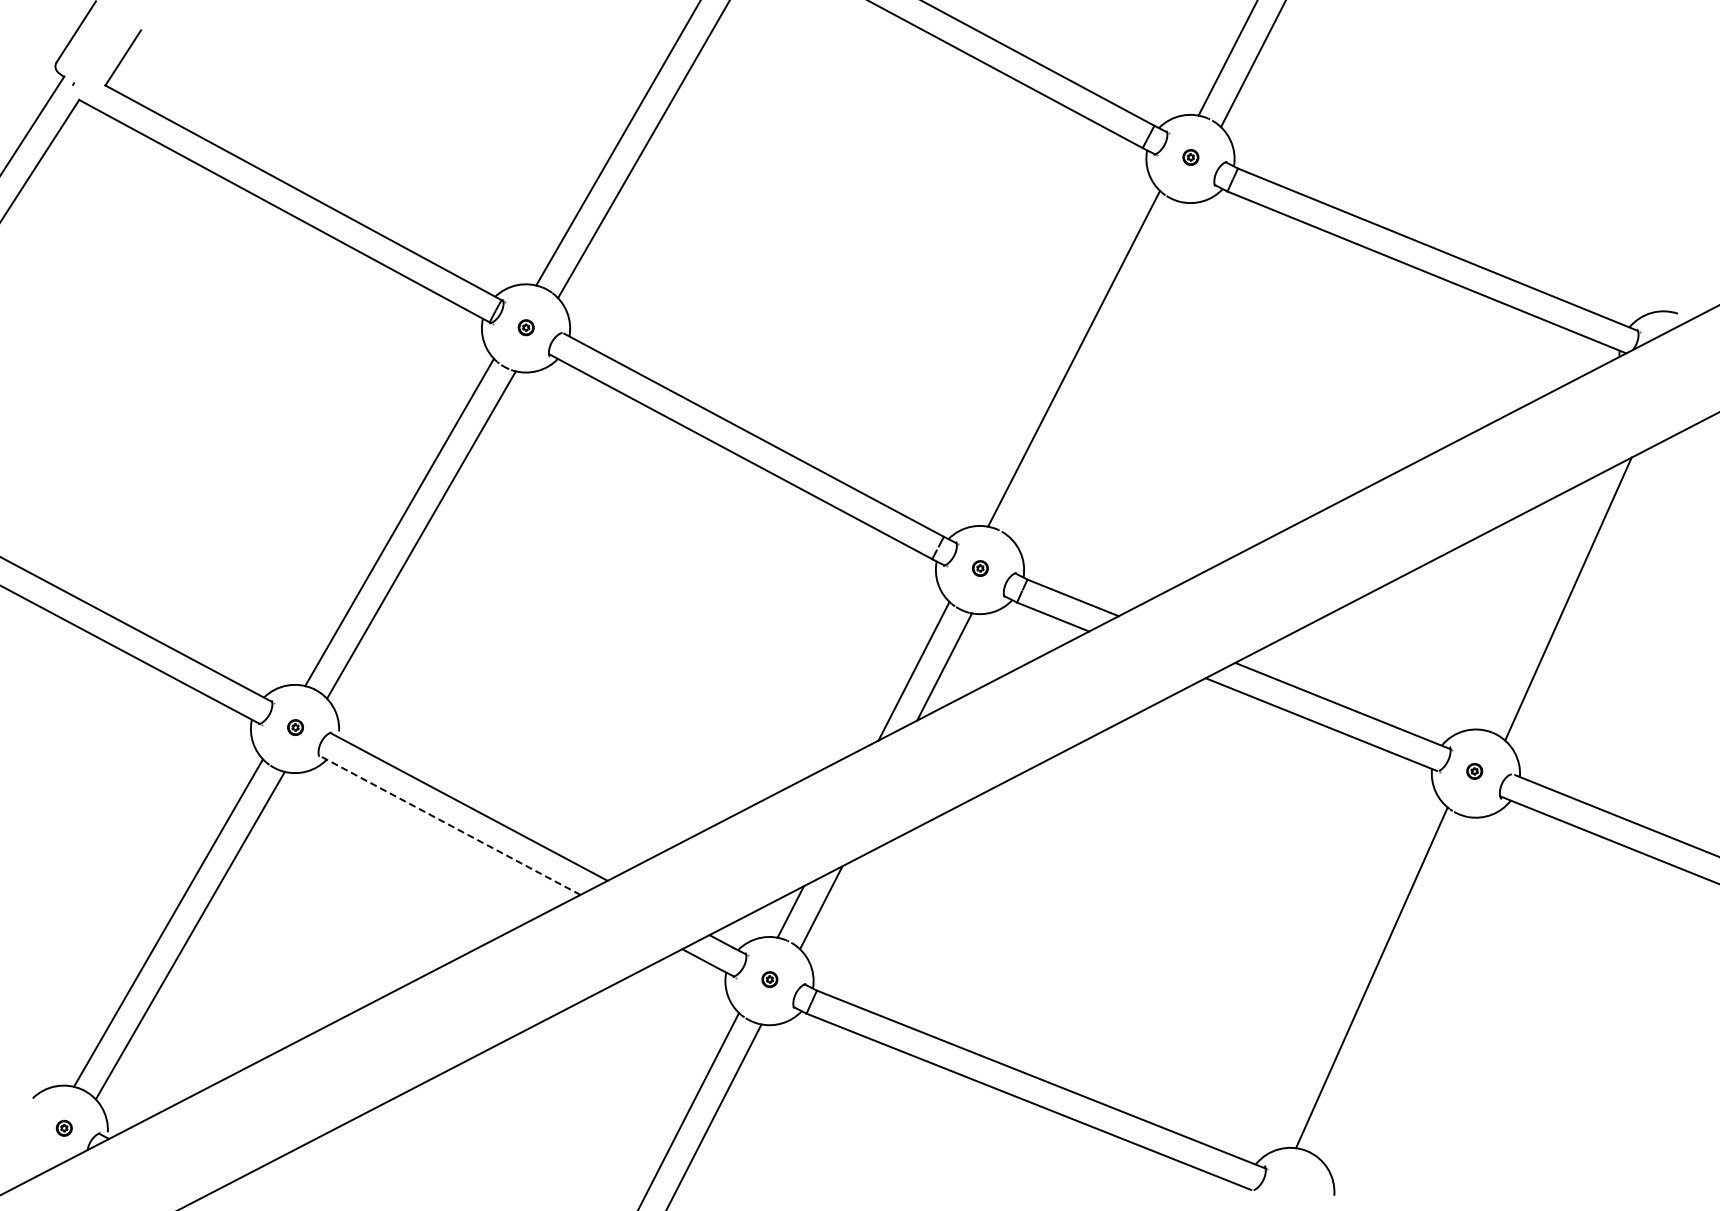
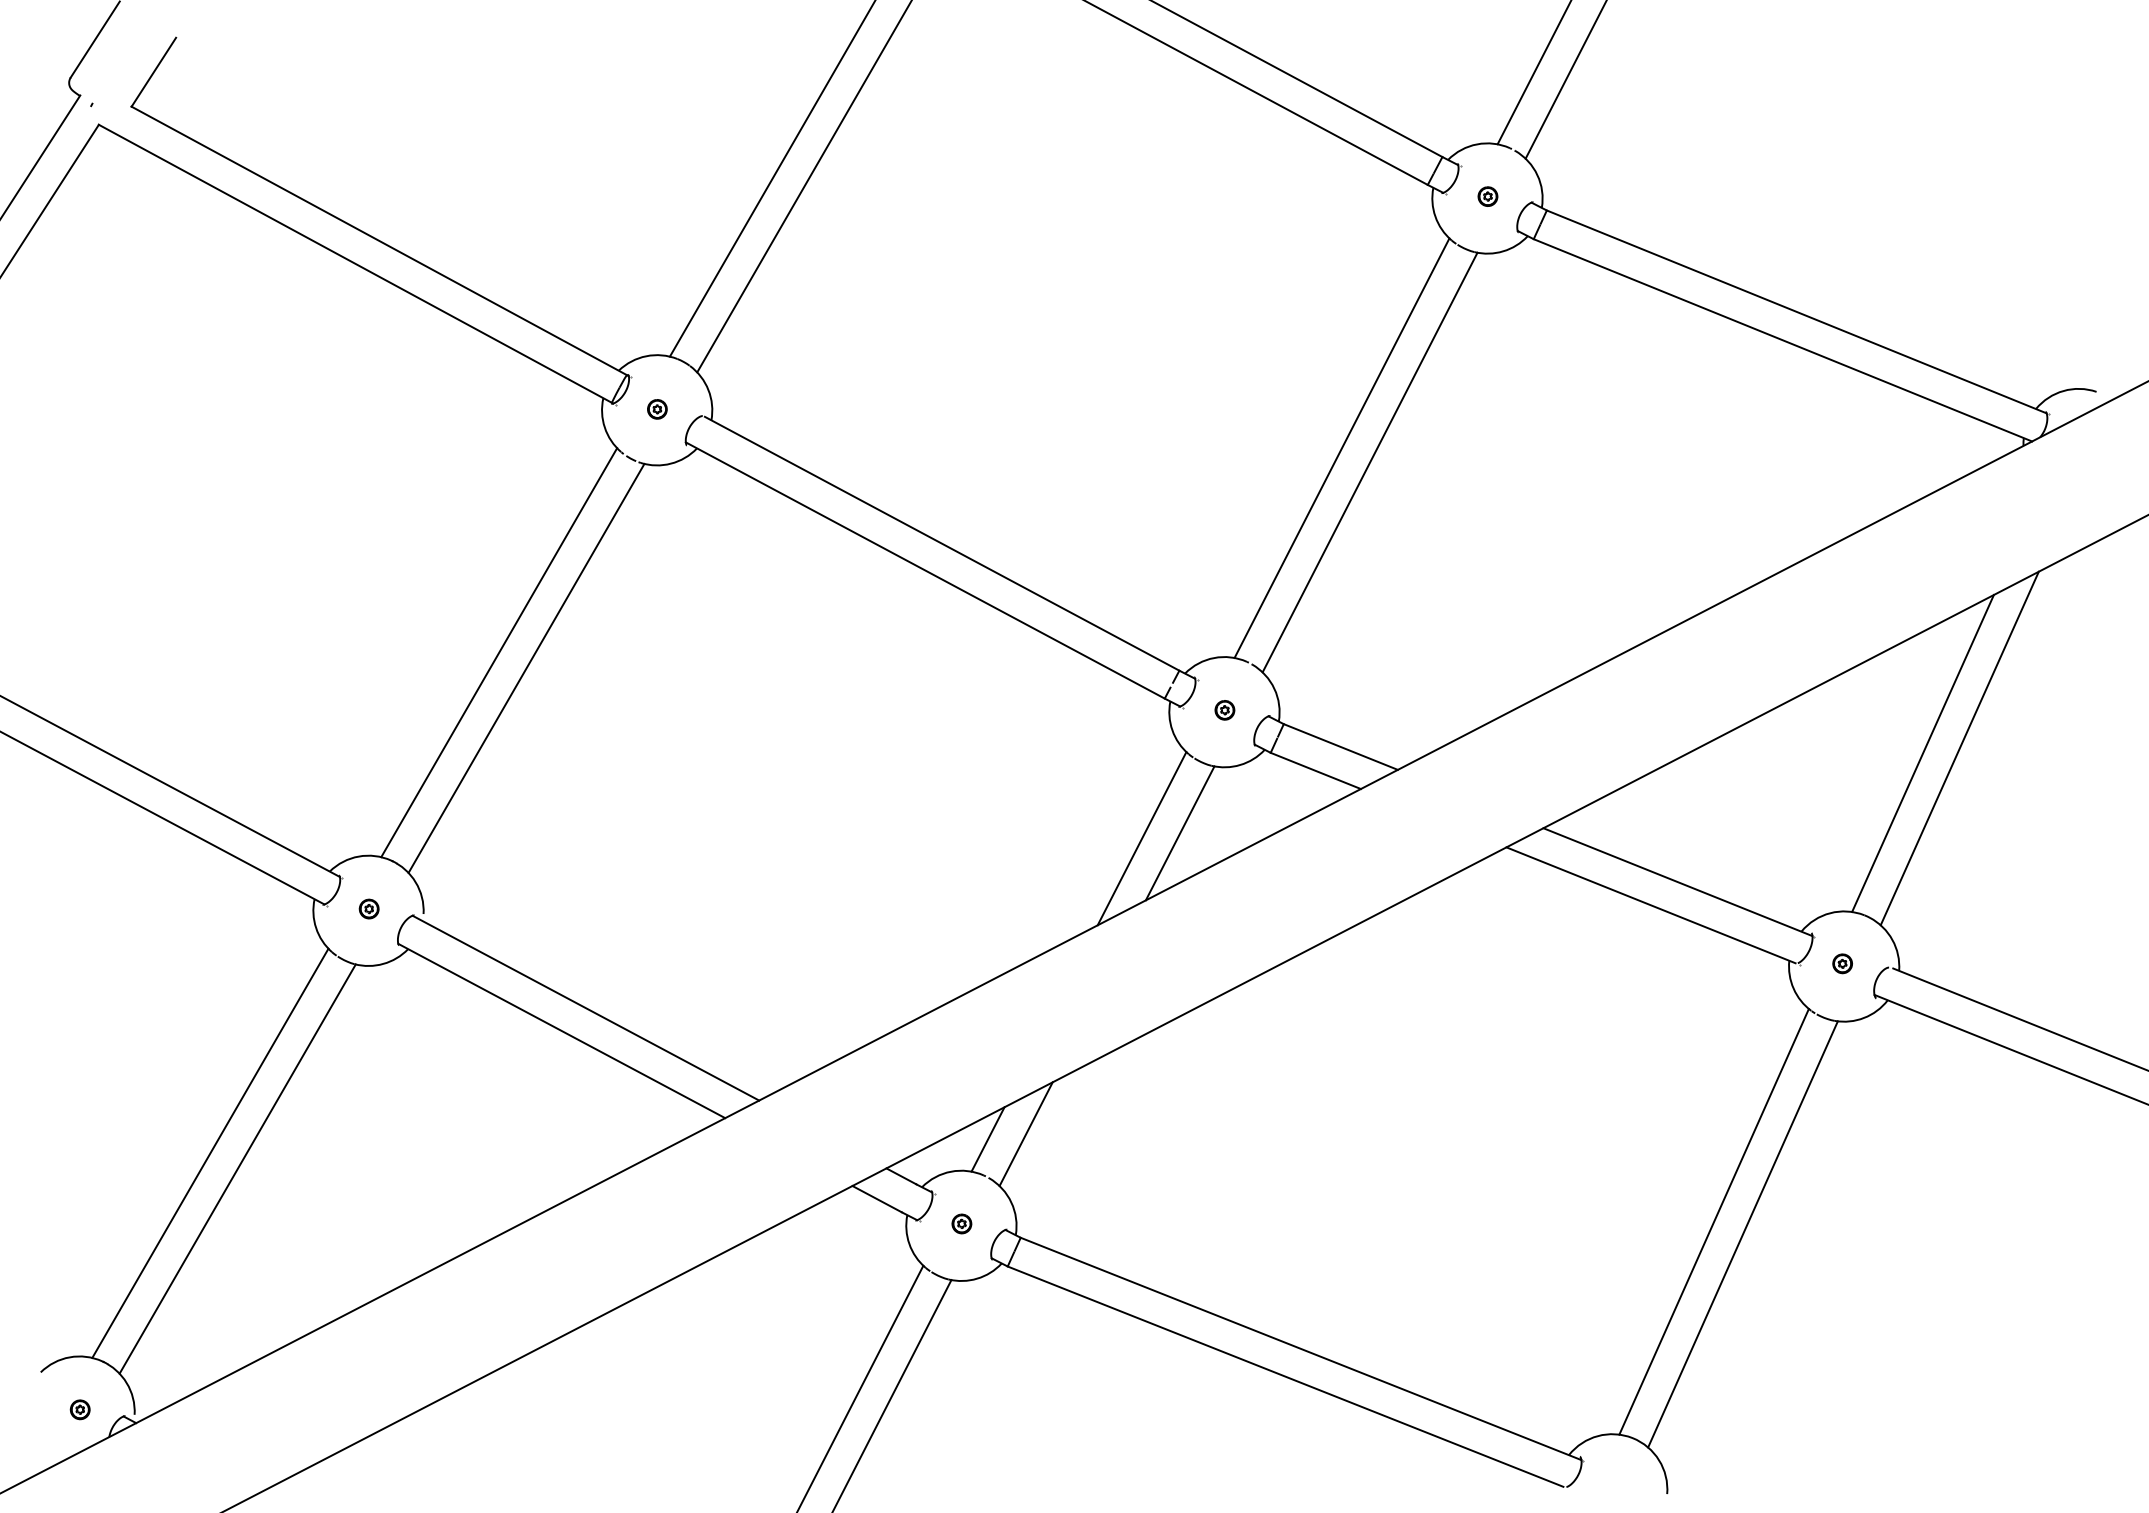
line: (1096, 370) -> (1370, 462), added
line: (1538, 602) -> (1922, 752), added
line: (449, 824) -> (561, 1030), dashed -> solid
line: (1394, 987) -> (1742, 1233), added

